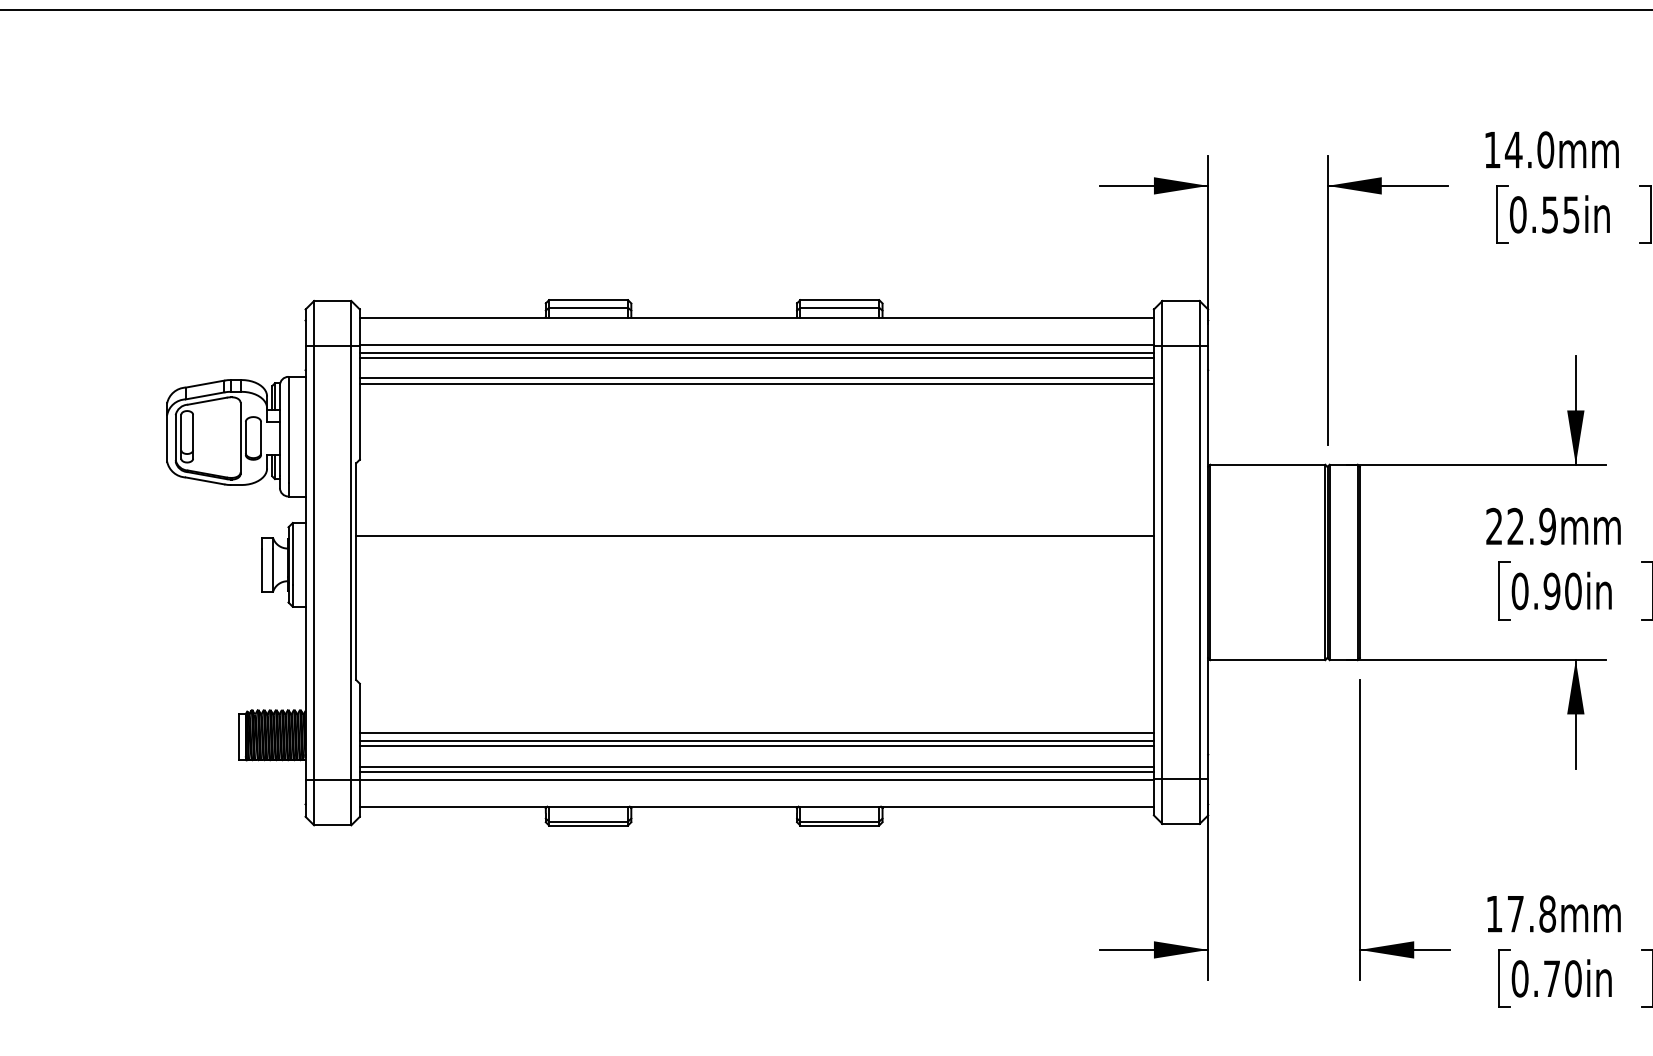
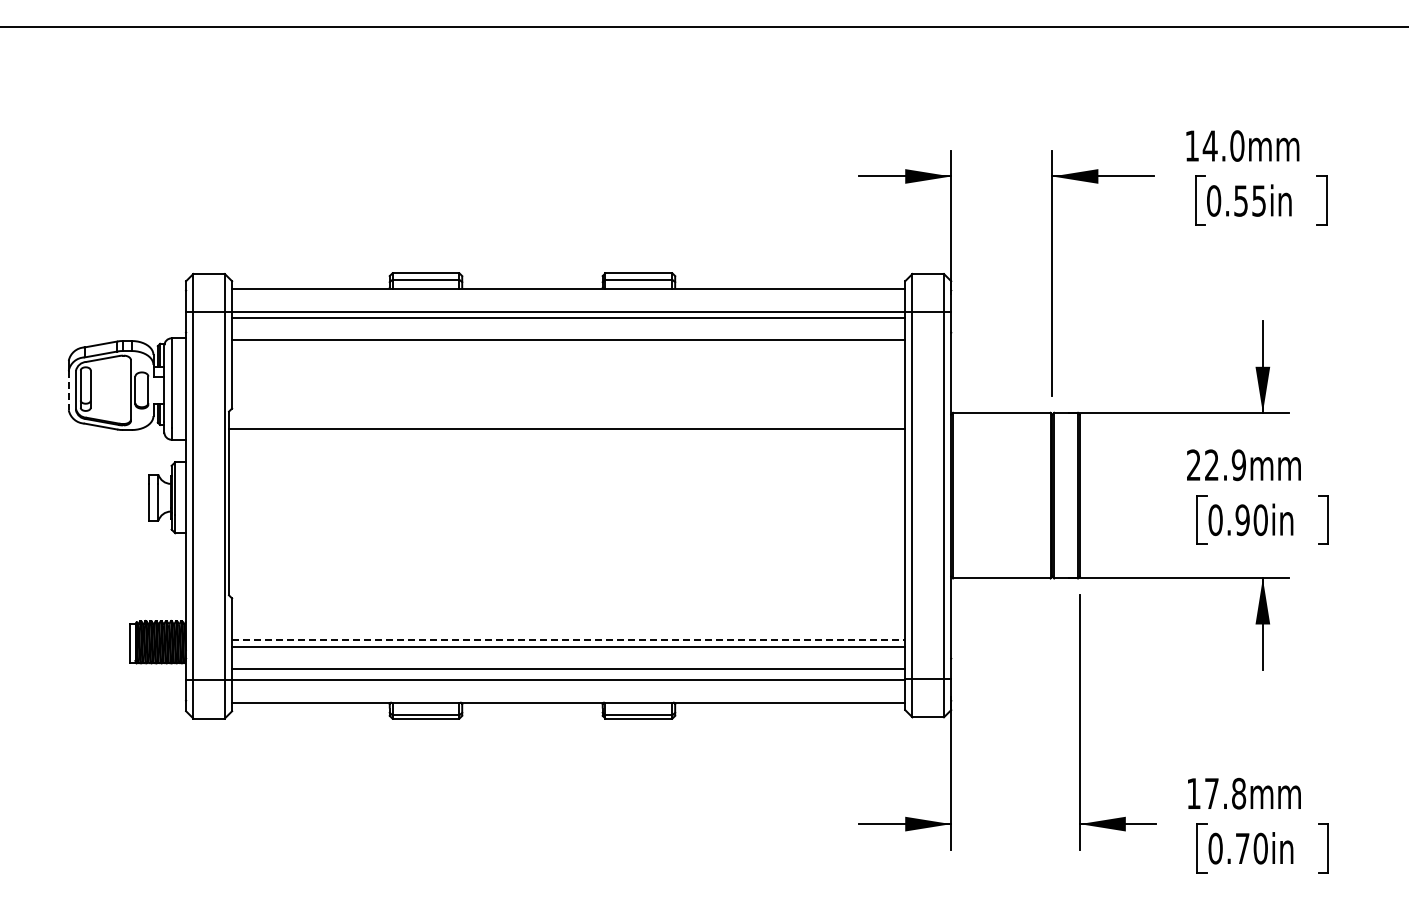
line: (756, 358) -> (568, 322), removed
line: (756, 384) -> (568, 344), removed
line: (166, 438) -> (68, 390), solid -> dashed
line: (755, 536) -> (567, 429), moved
line: (756, 733) -> (568, 640), solid -> dashed
line: (756, 746) -> (568, 651), removed
line: (756, 772) -> (568, 673), removed

